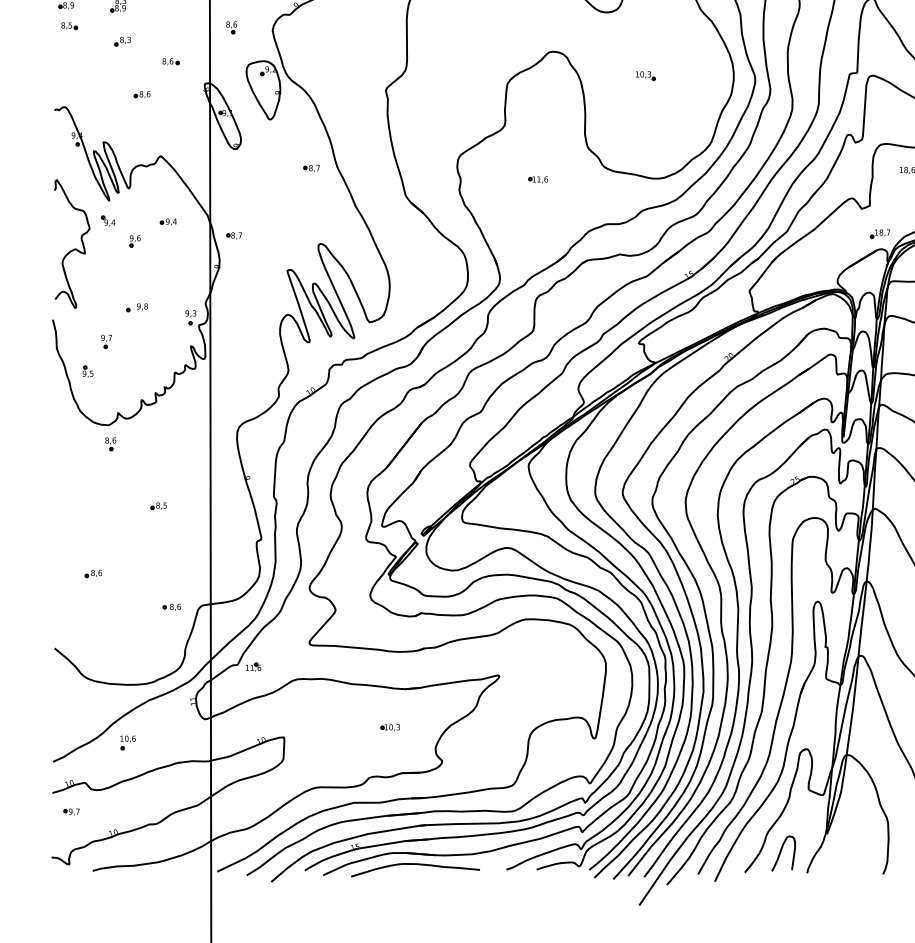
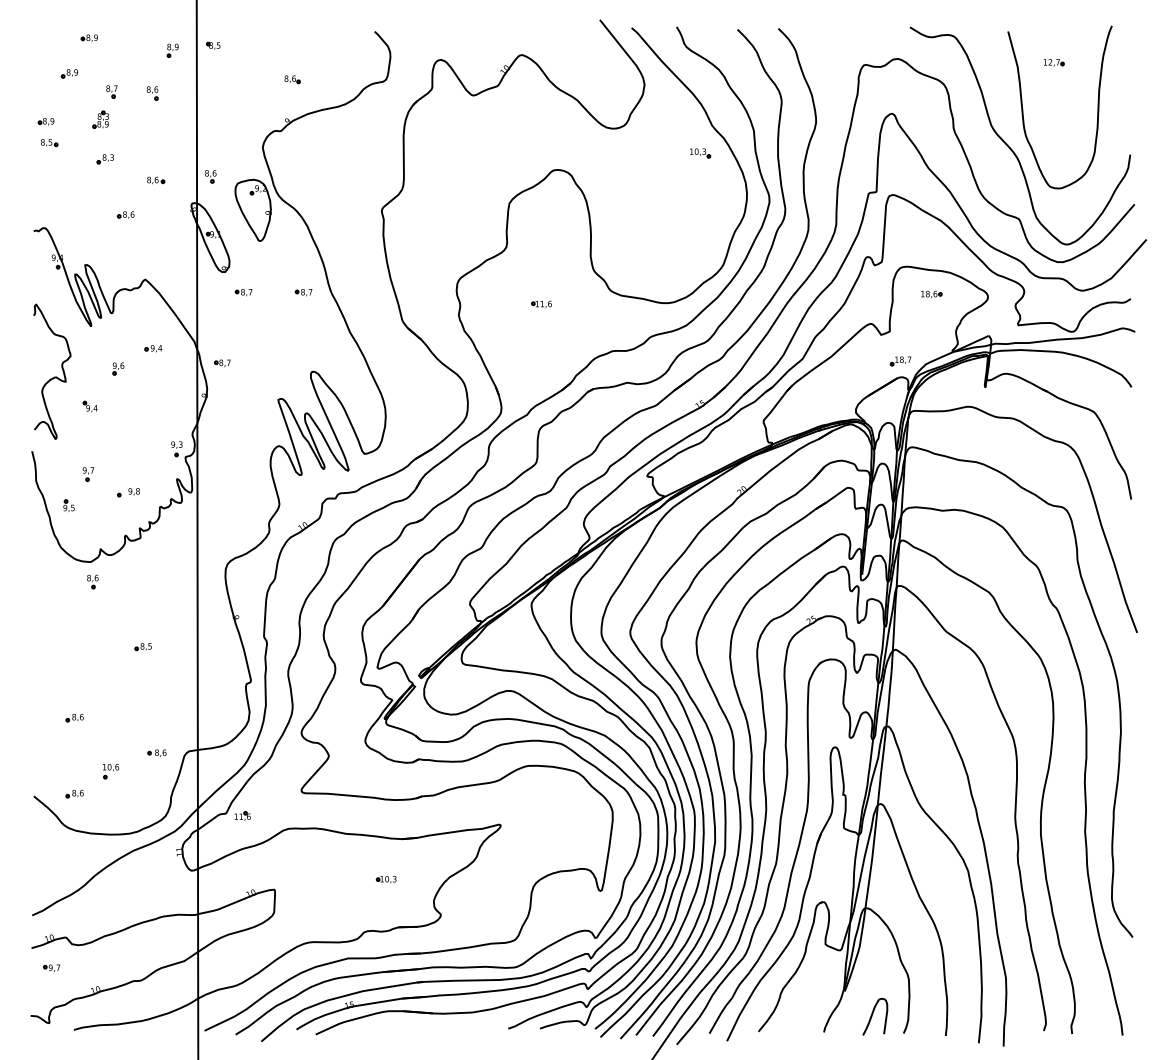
part: (231, 27) -> (210, 176), moved
part: (645, 76) -> (700, 153), moved
part: (254, 168) -> (243, 292), added
part: (107, 220) -> (89, 406), moved
part: (137, 307) -> (128, 492), moved
part: (93, 645) -> (74, 793), added
part: (128, 742) -> (111, 771), moved
curve: (781, 851) -> (873, 1014), moved
curve: (415, 864) -> (412, 1023), removed

